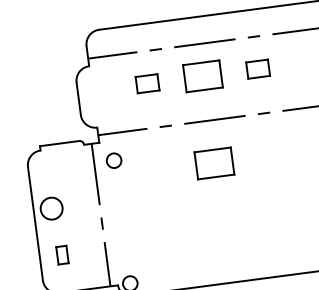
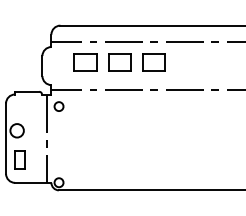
part: (257, 69) -> (153, 62), size x1.67
part: (147, 83) -> (85, 62), size x1.67
part: (213, 163) -> (119, 116), removed
part: (61, 254) -> (19, 159), size x1.67

